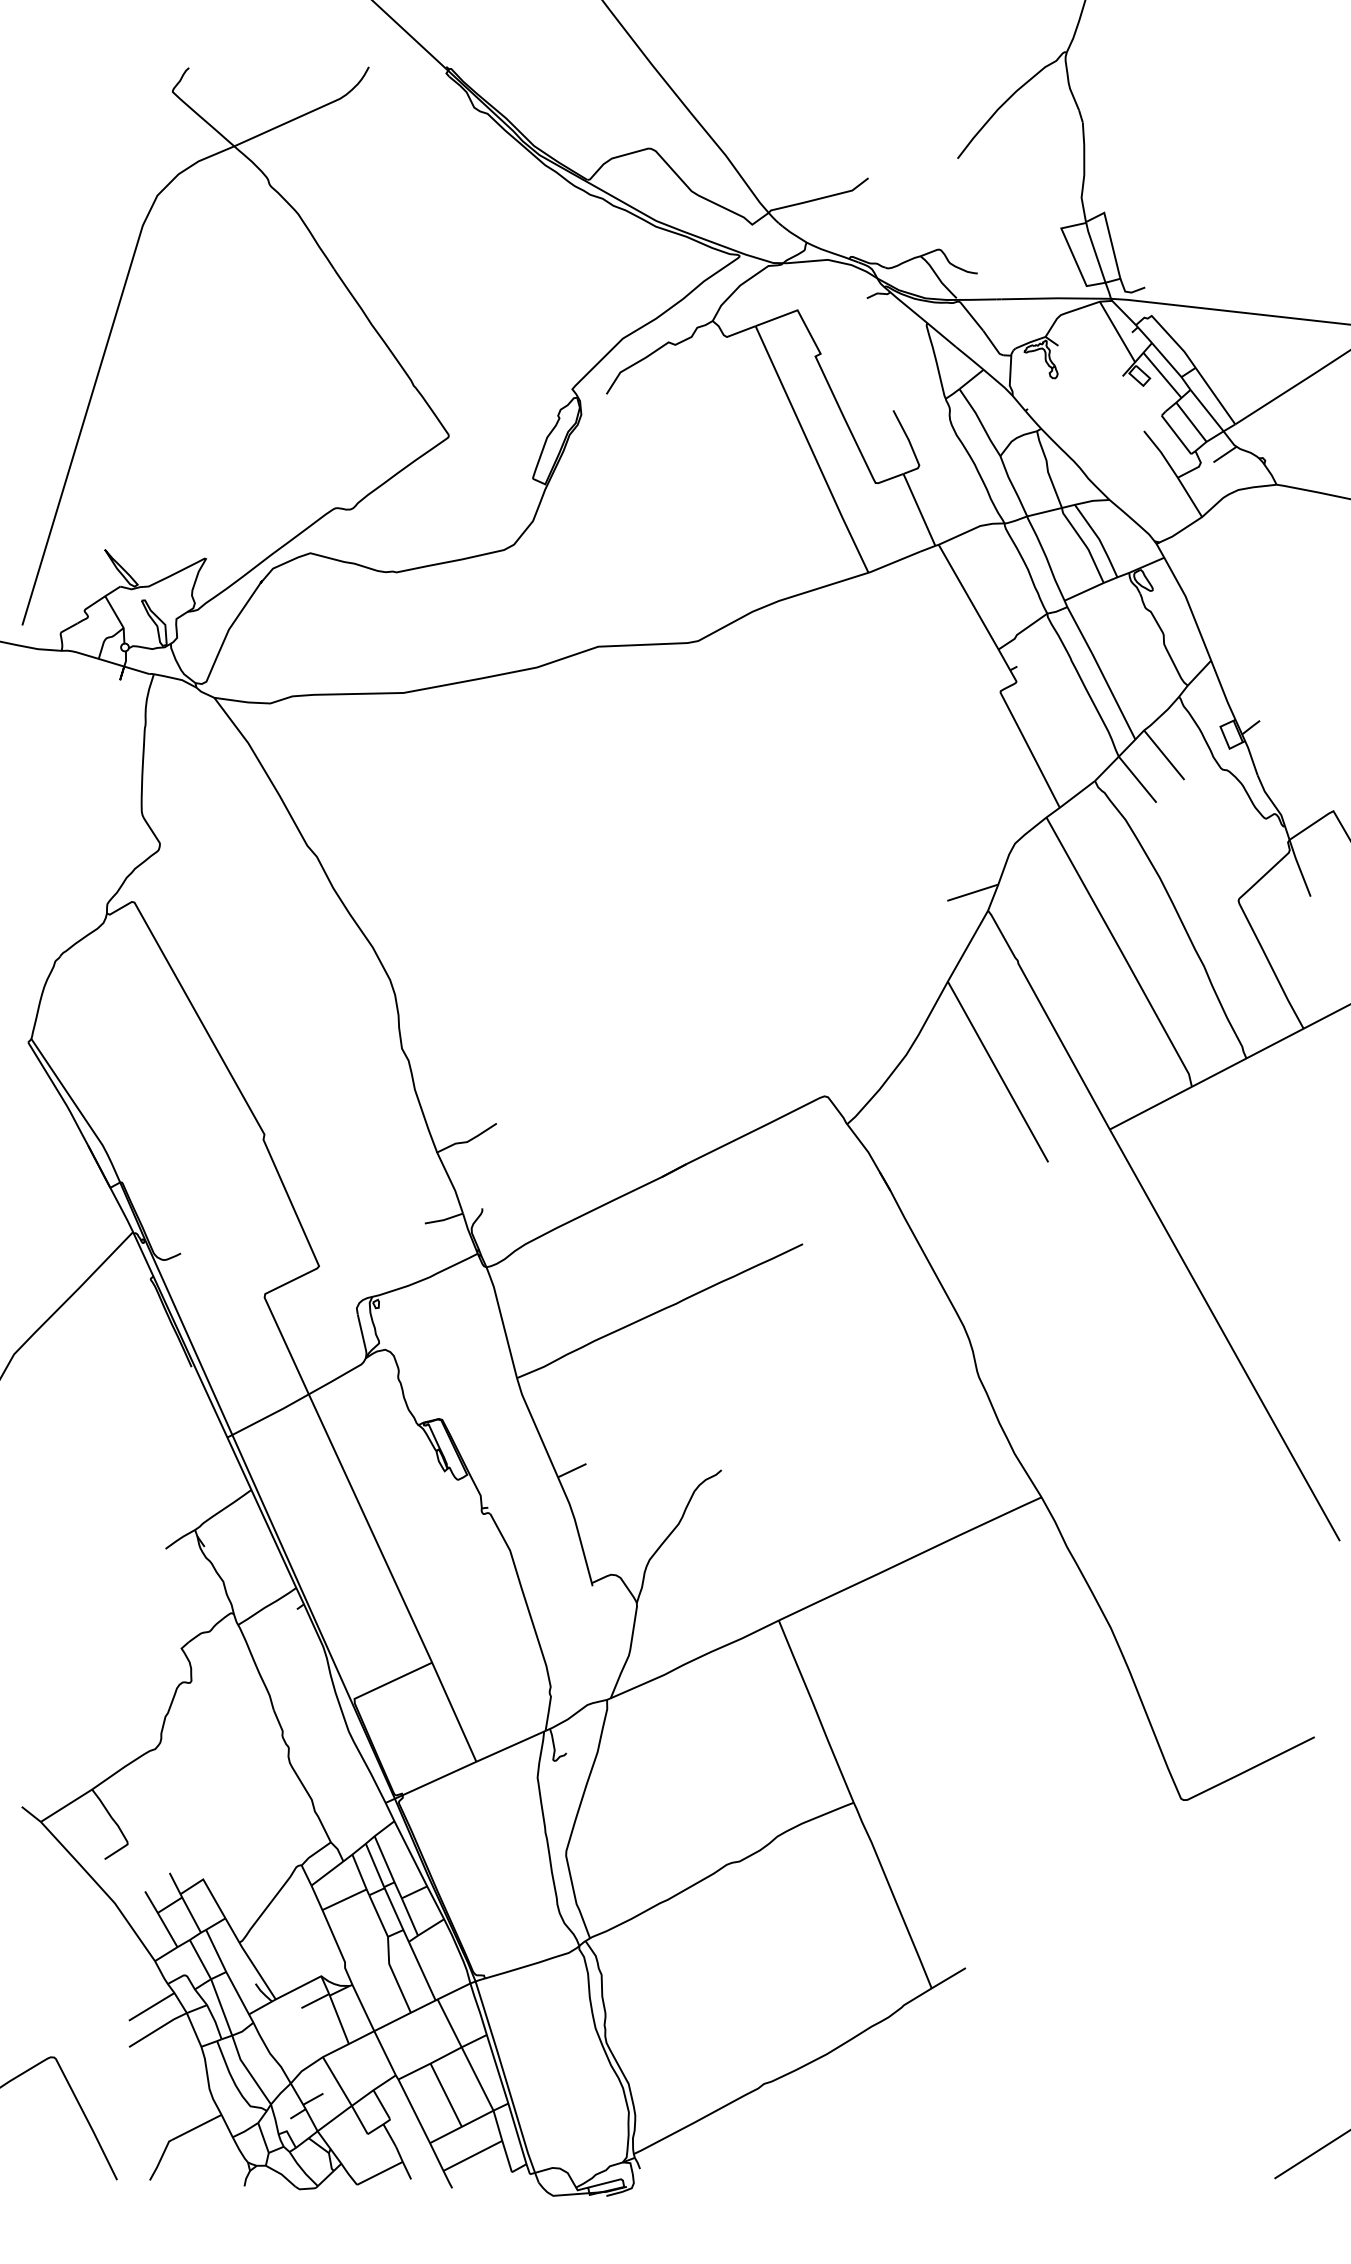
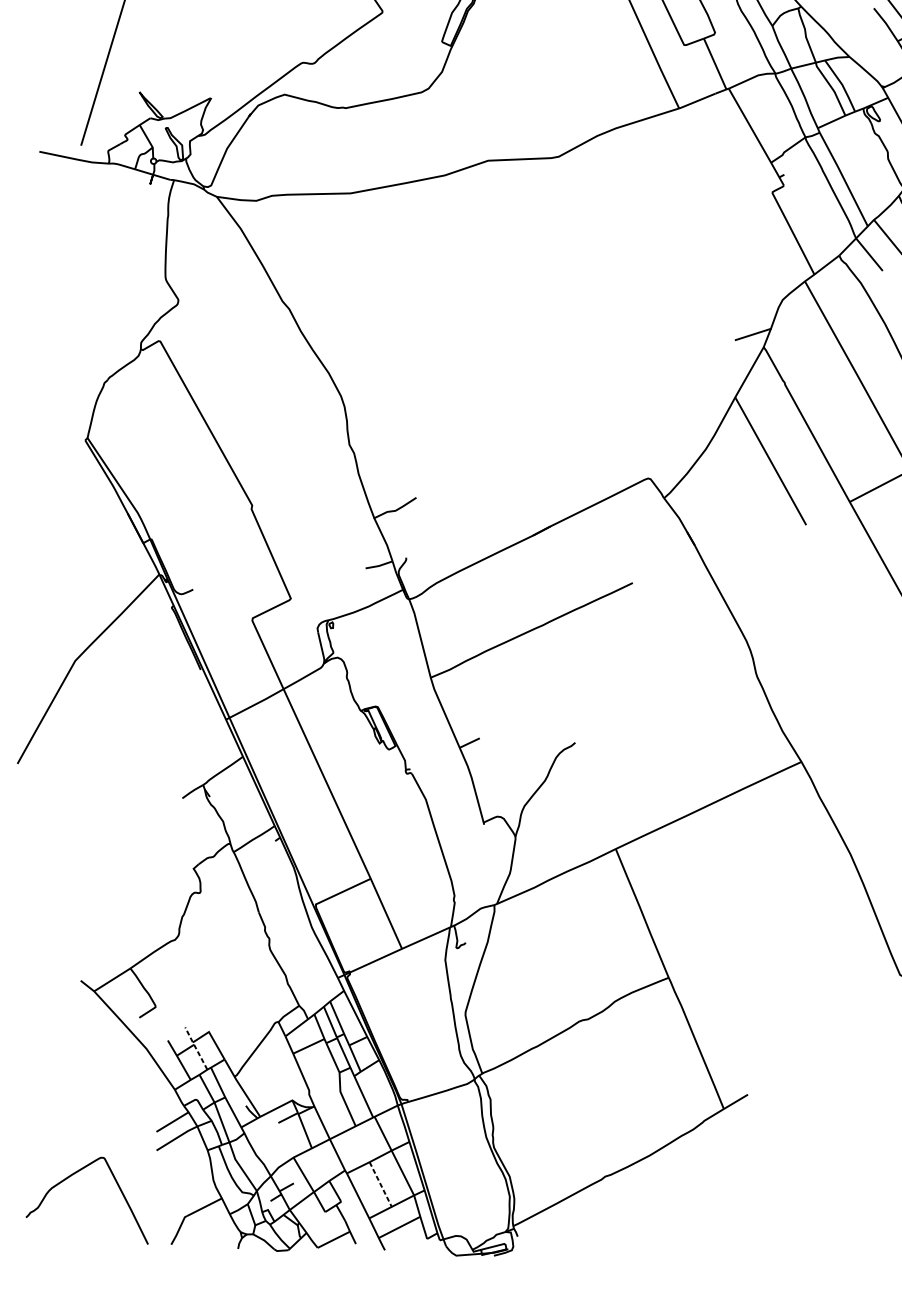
line: (184, 1901) -> (195, 1047), solid -> dashed
line: (446, 2095) -> (380, 1184), solid -> dashed

